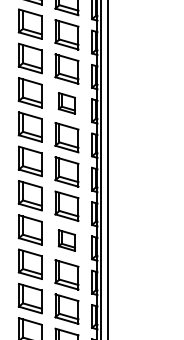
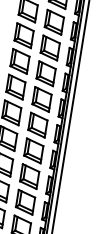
part: (66, 103) -> (49, 48), size x1.43
part: (66, 240) -> (33, 150), size x1.43

